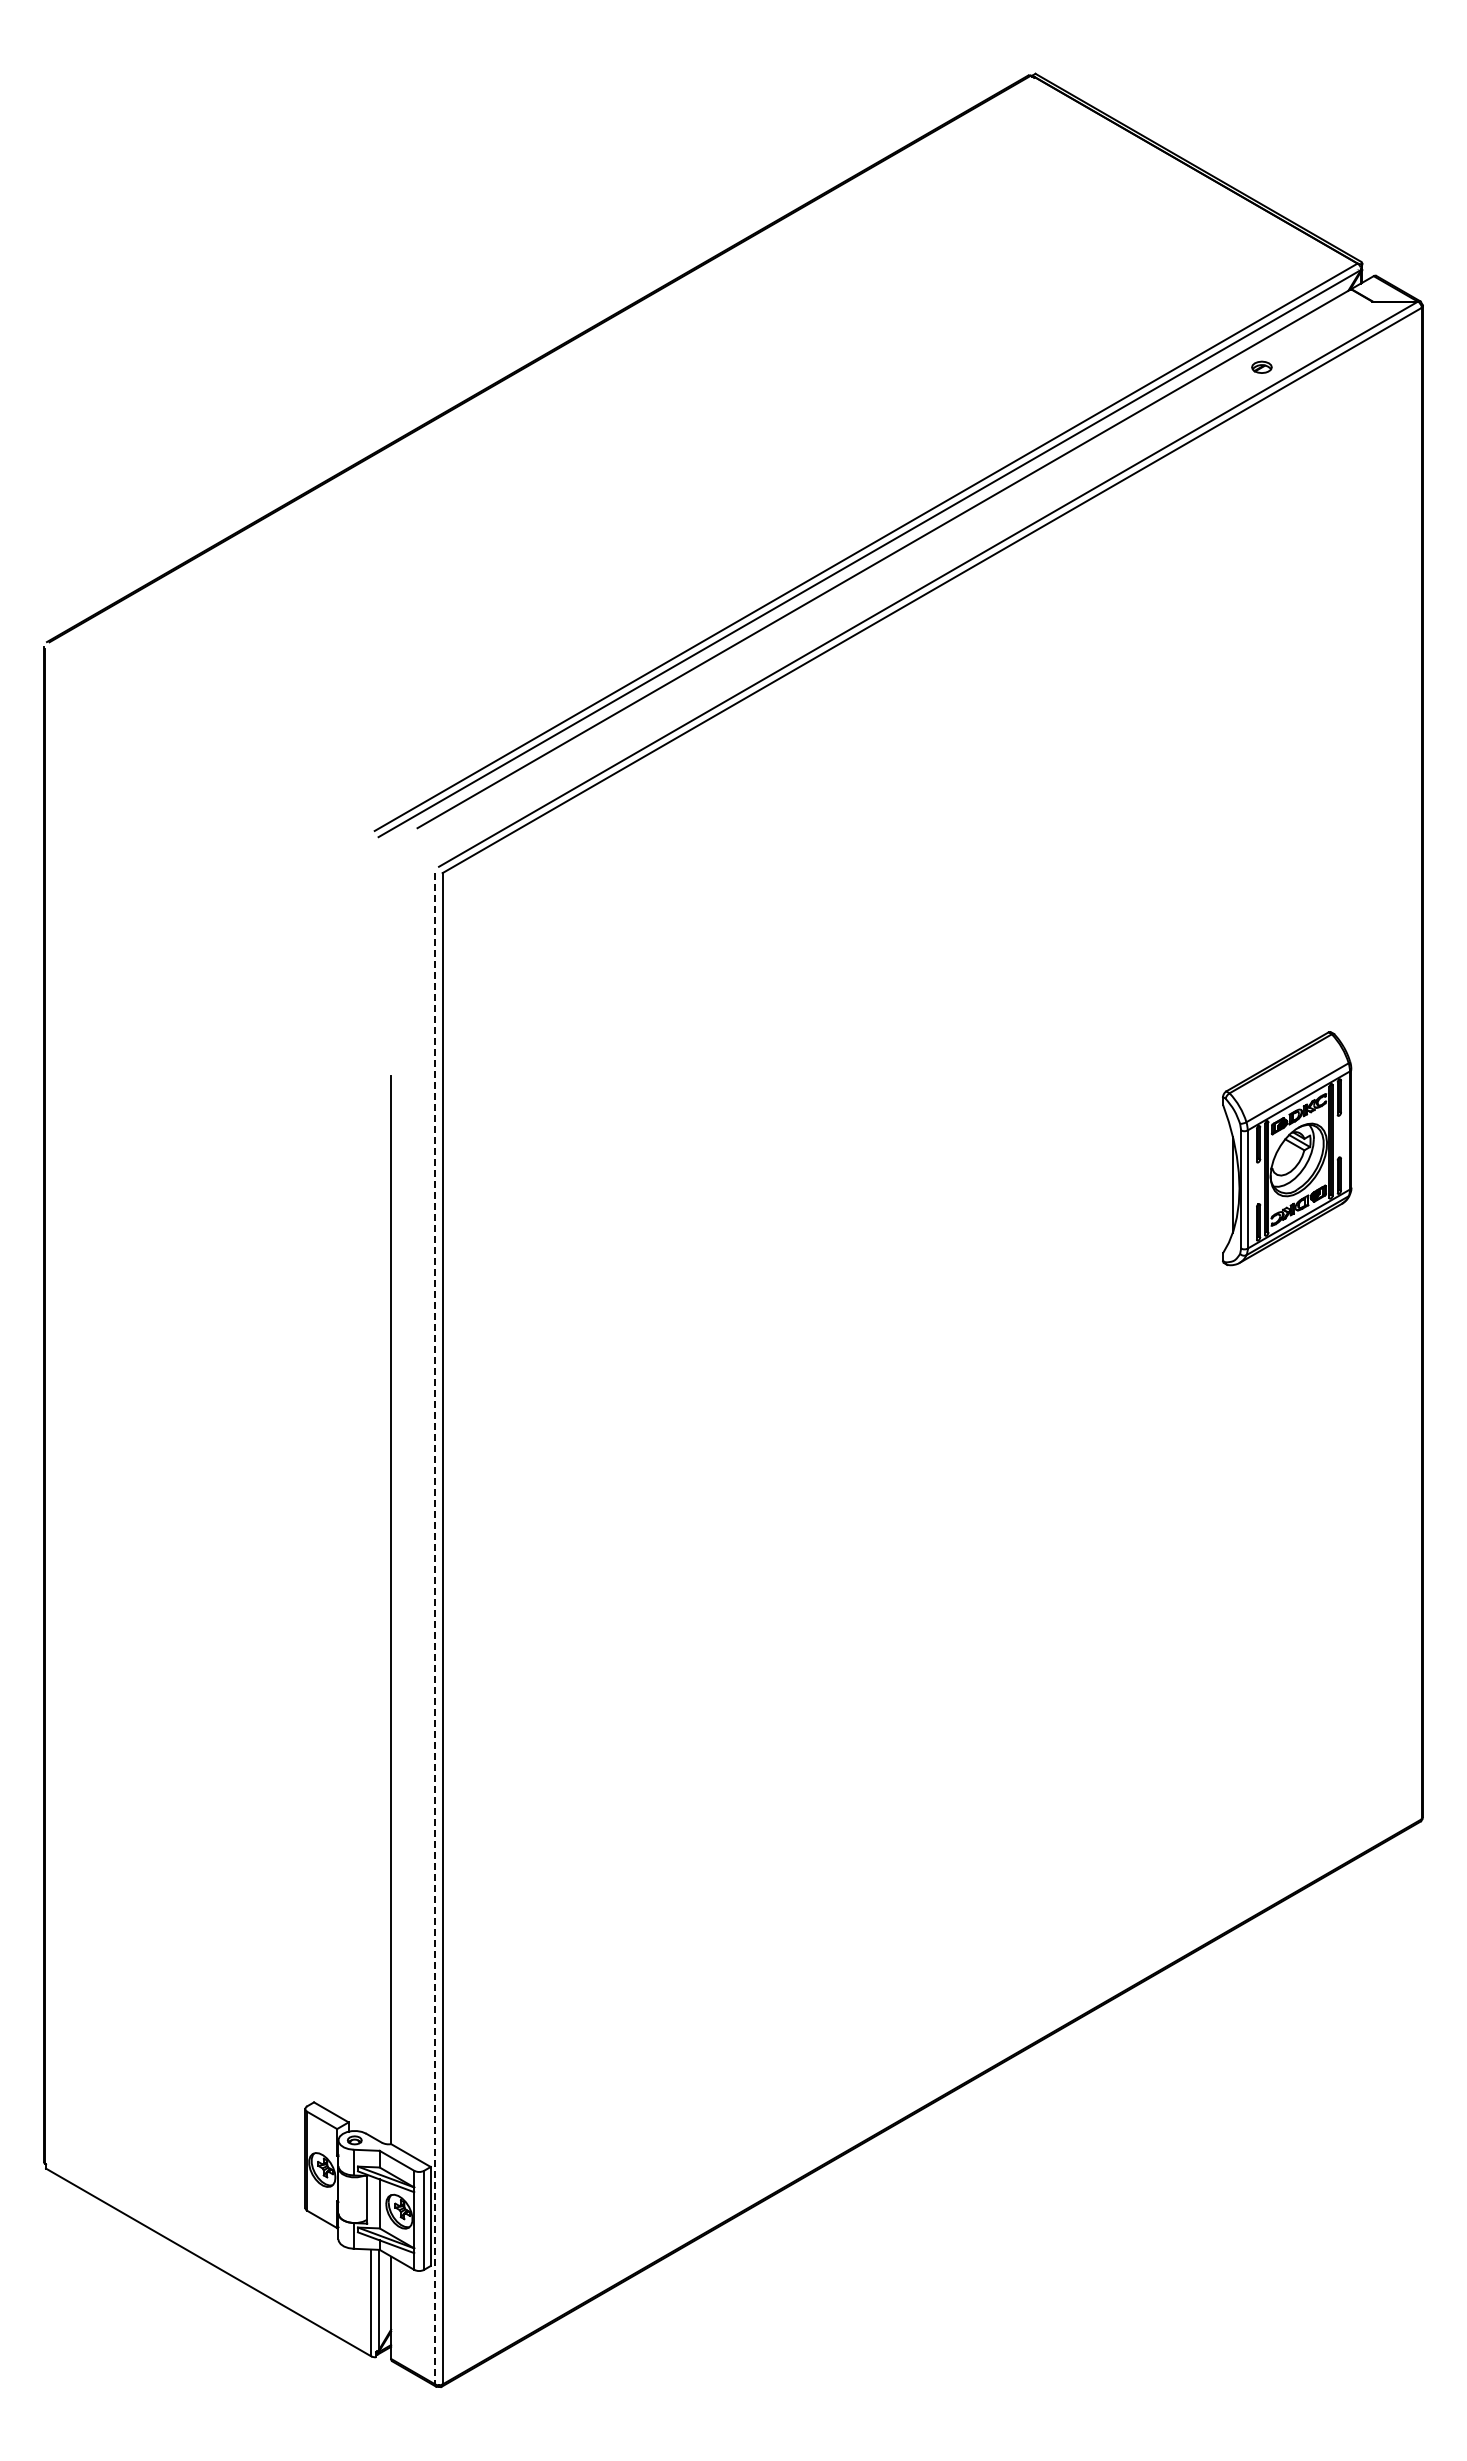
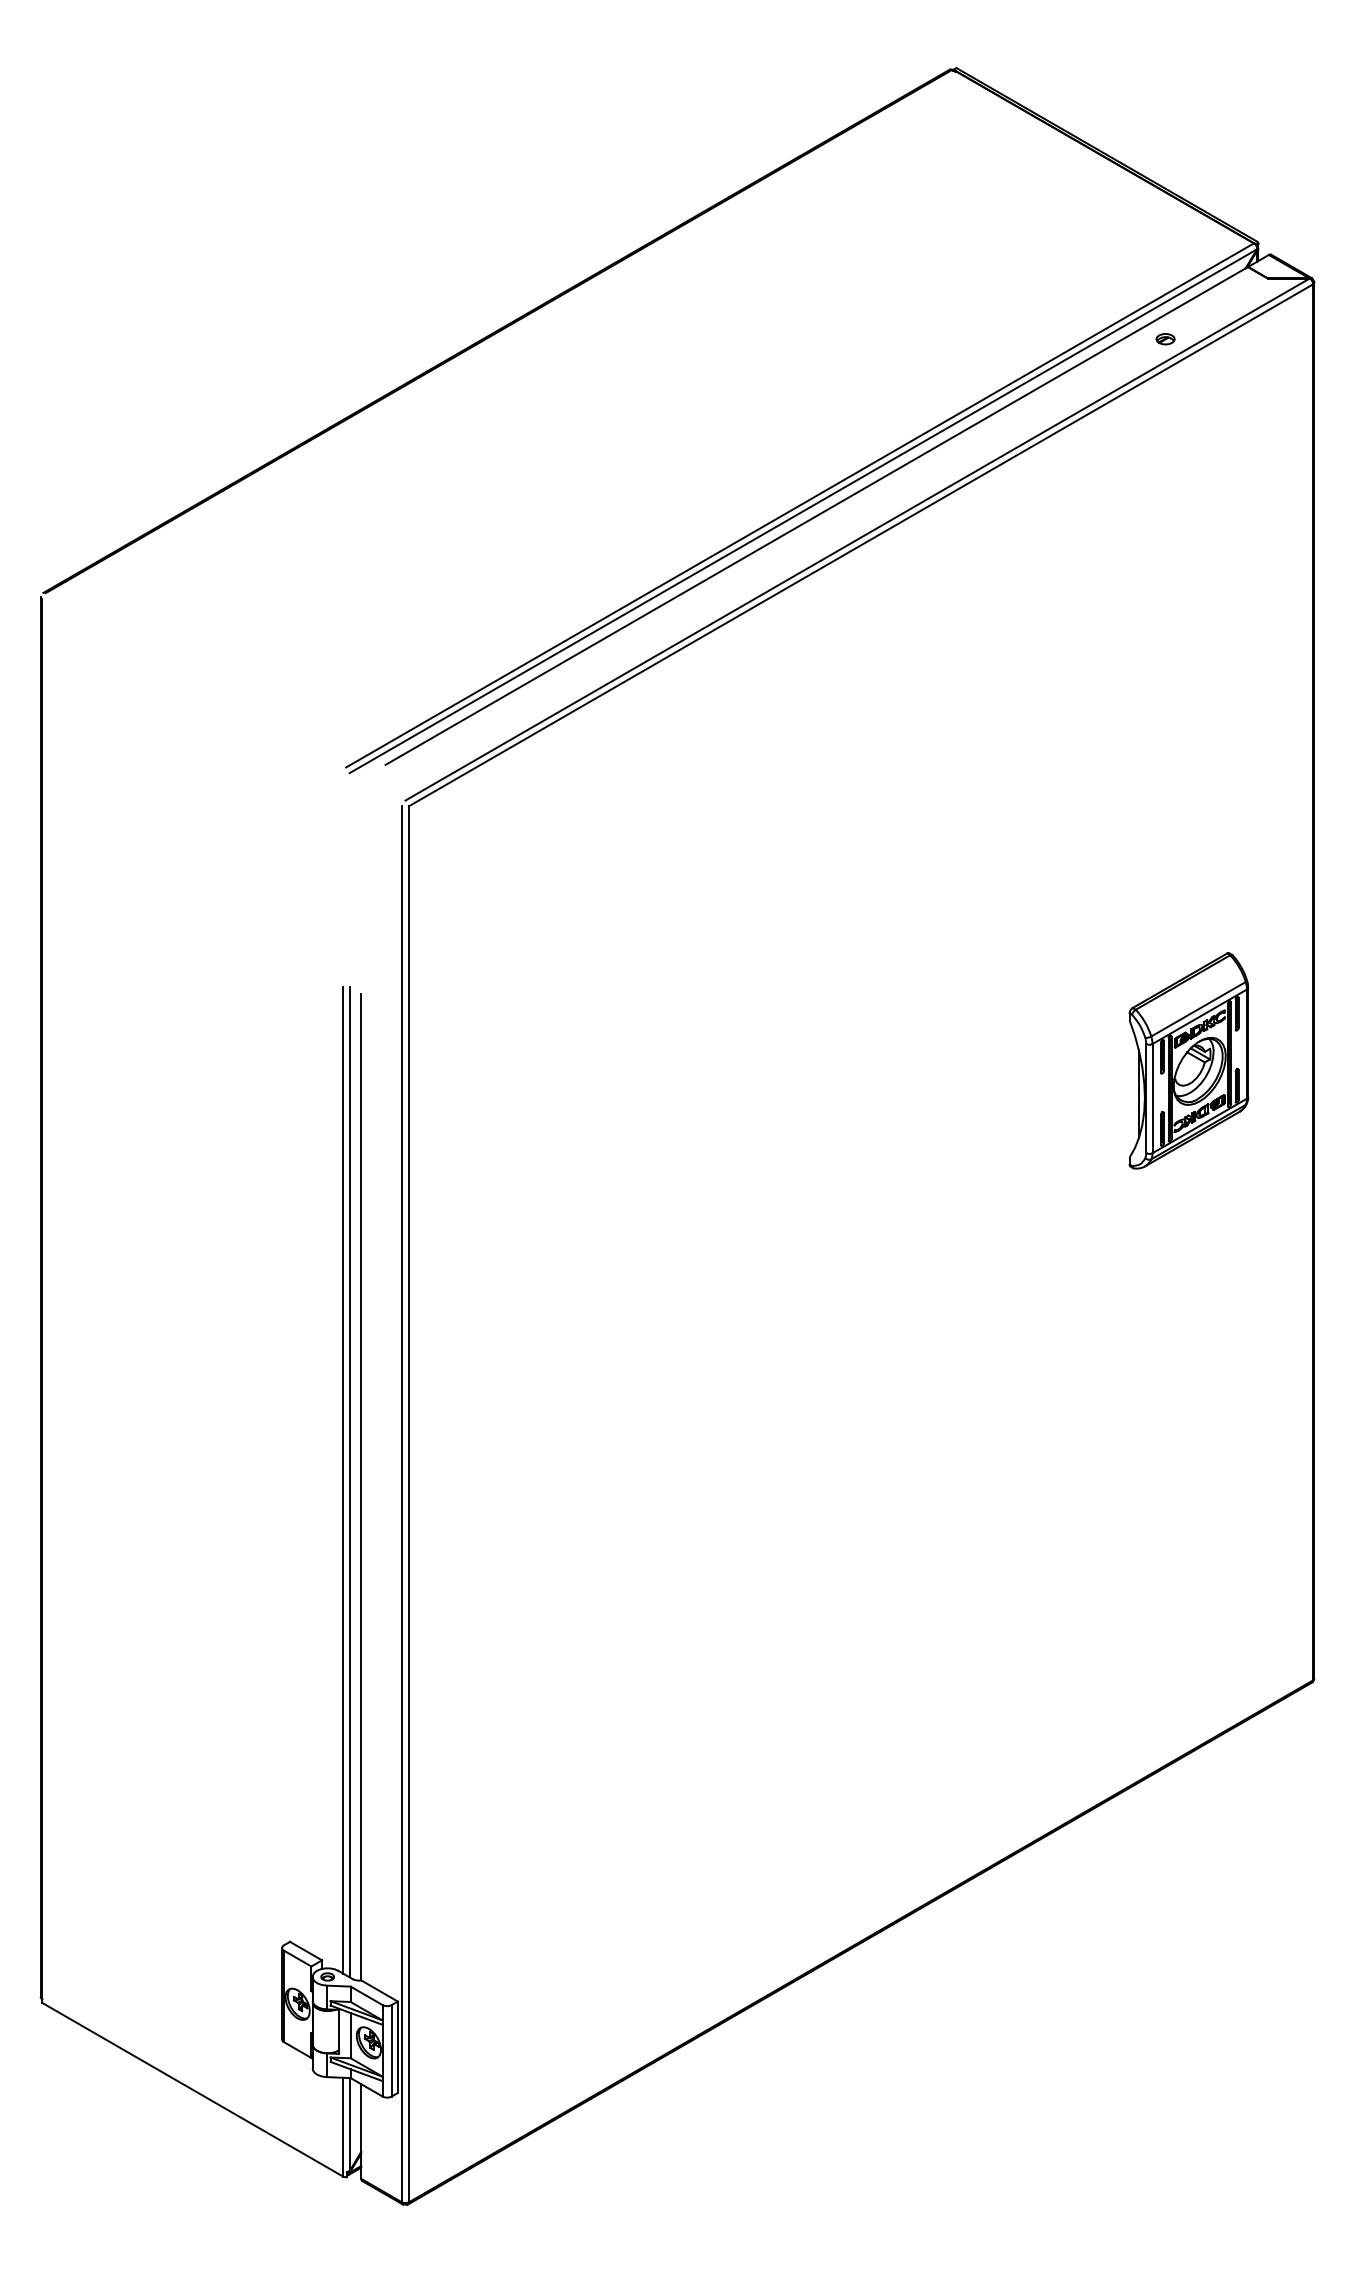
line: (371, 1602) -> (343, 1480), added
line: (378, 1604) -> (349, 1481), added
line: (435, 1628) -> (402, 1504), dashed -> solid

